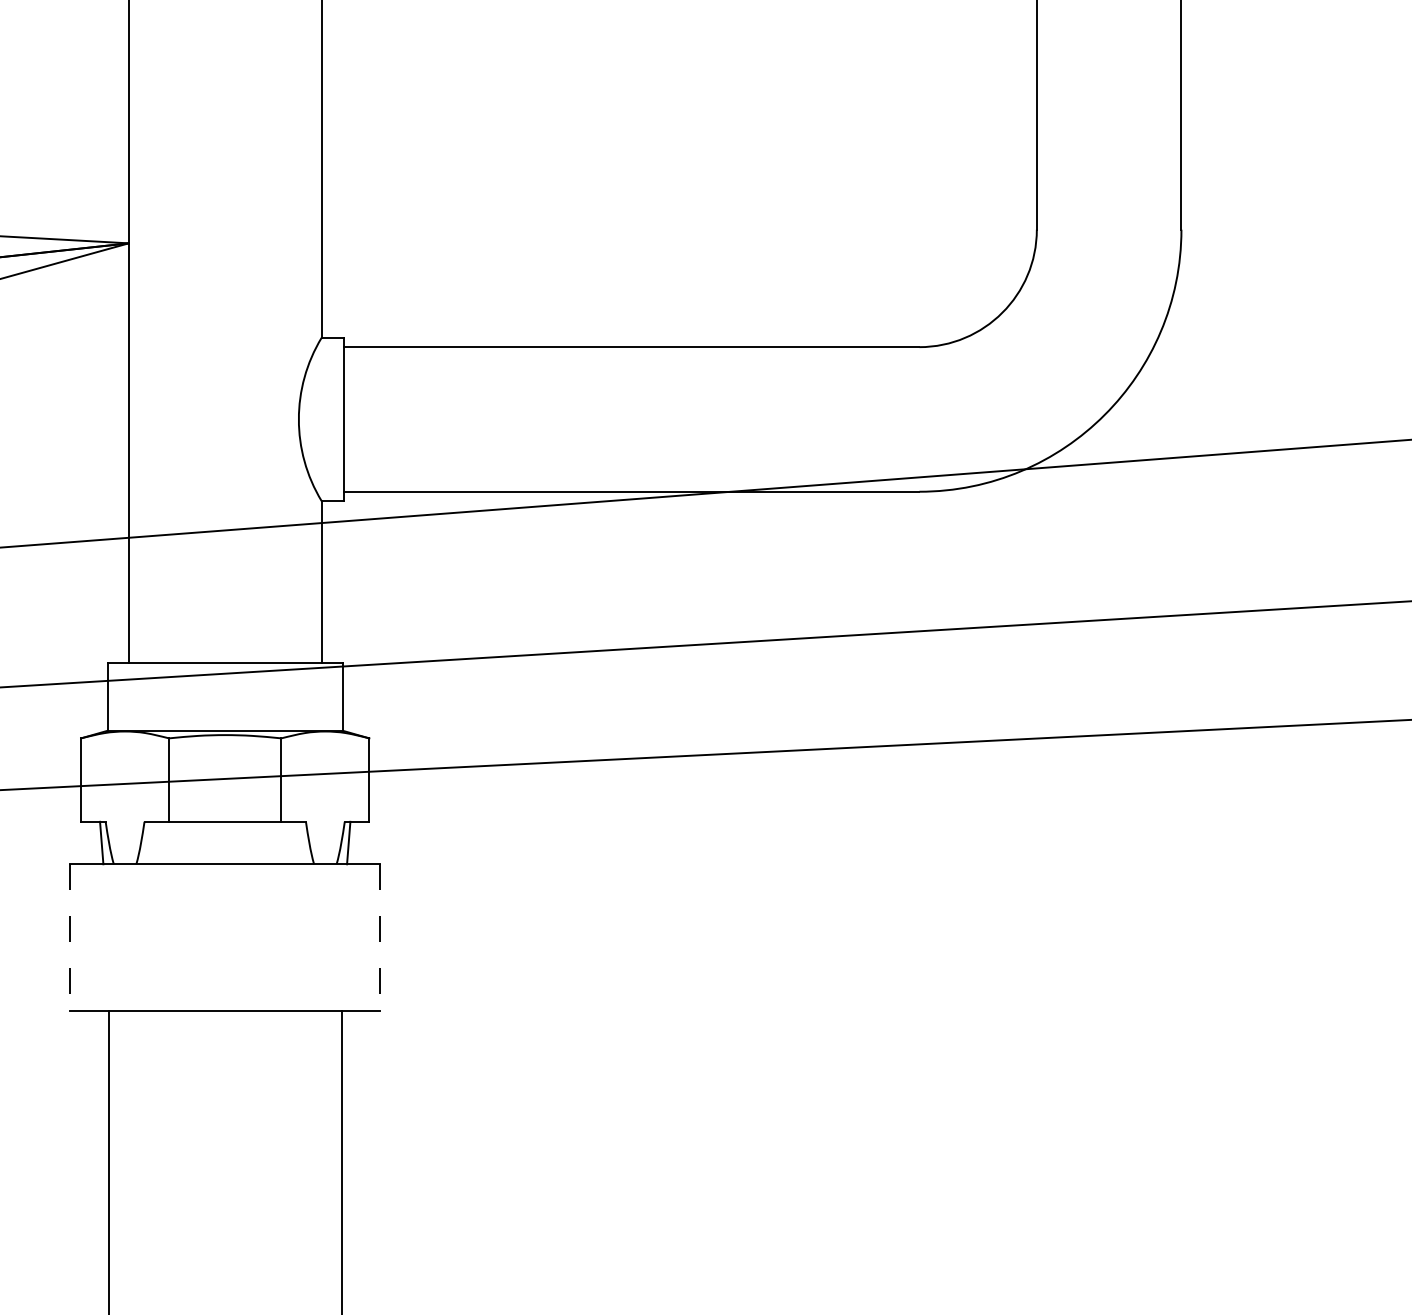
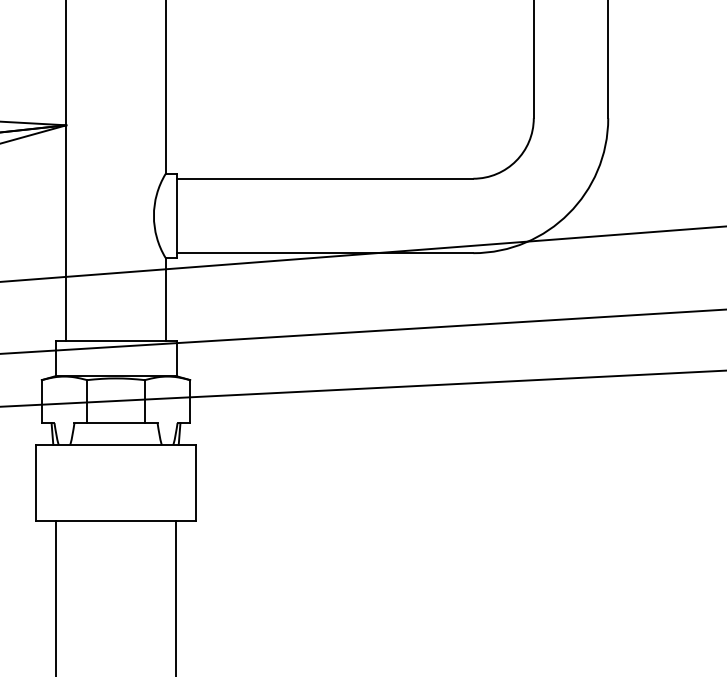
line: (70, 937) -> (36, 482), dashed -> solid
line: (379, 937) -> (195, 482), dashed -> solid

